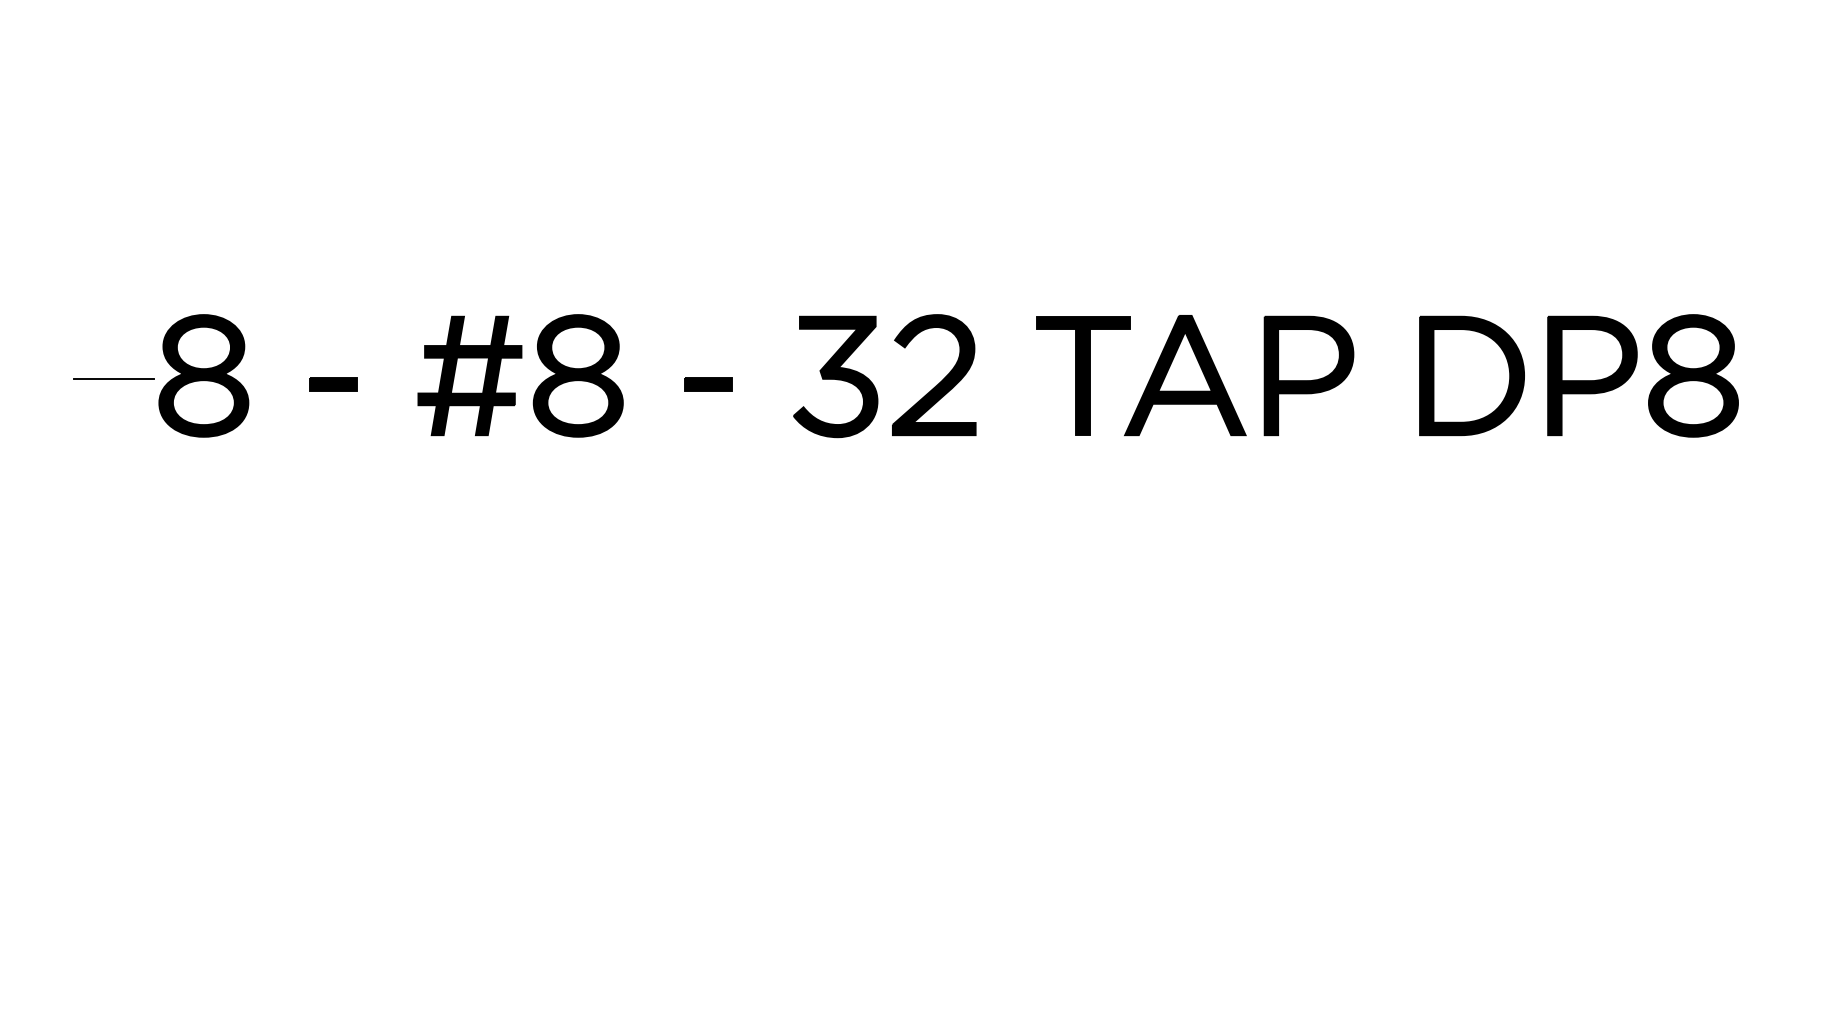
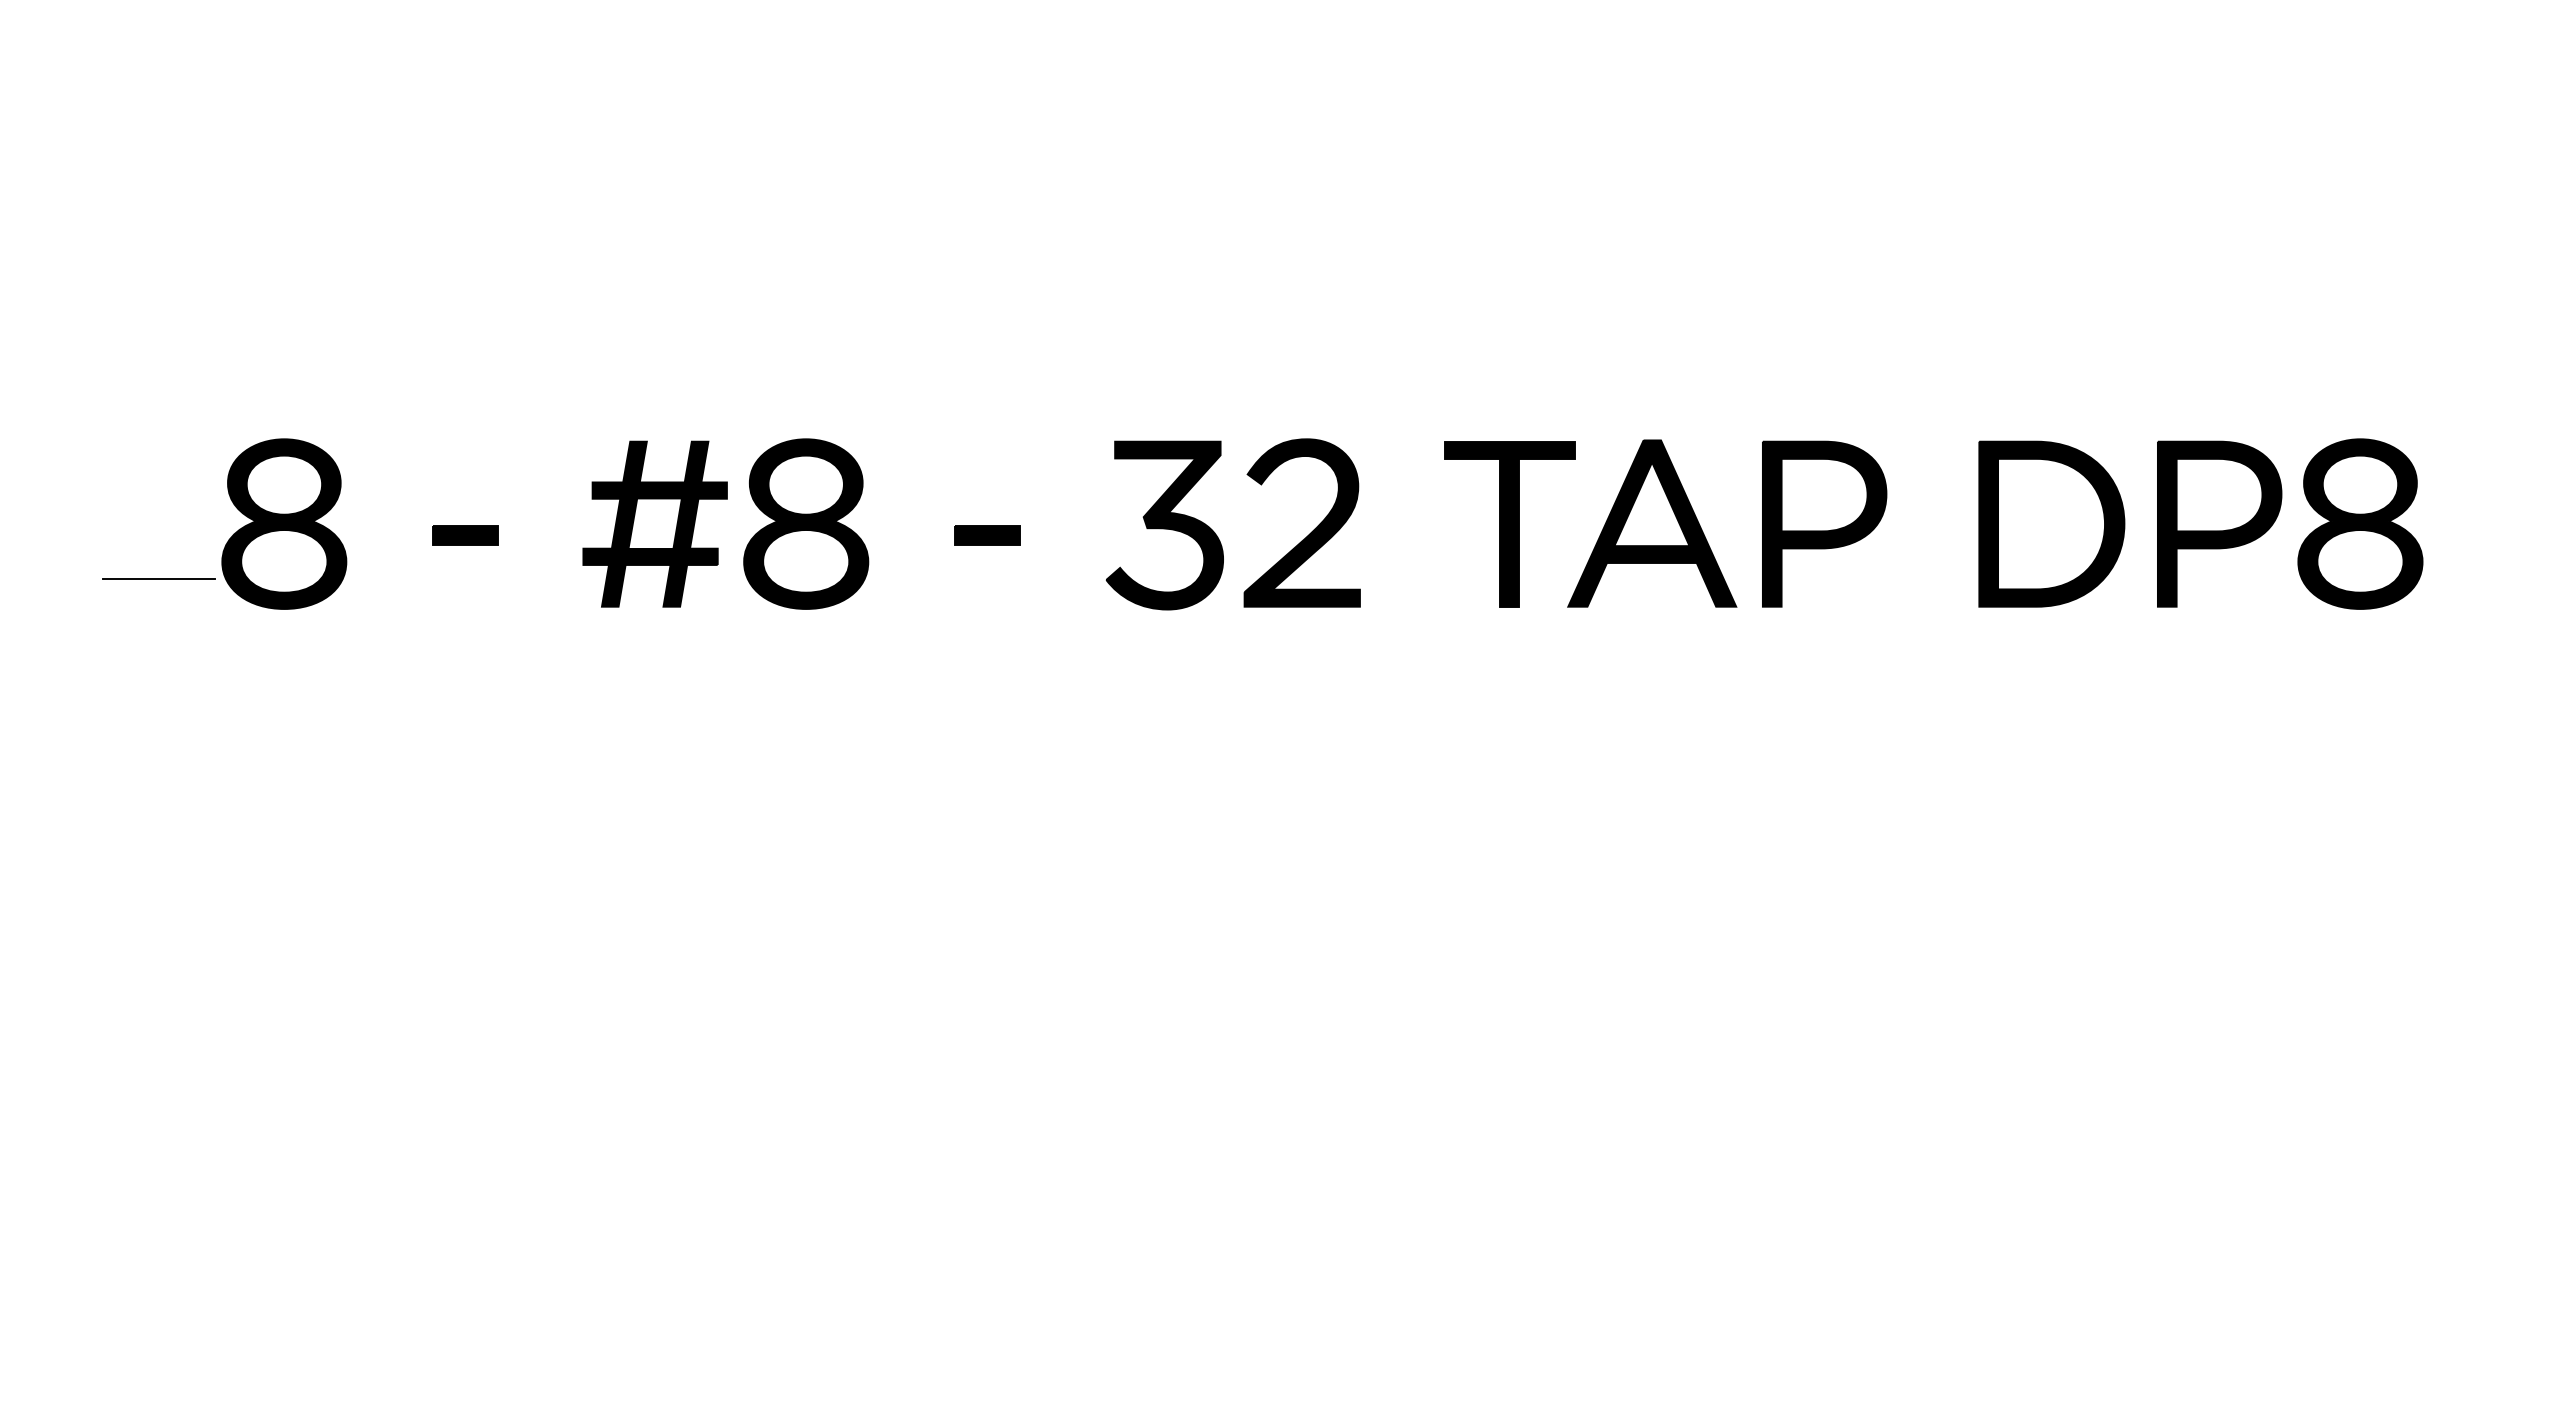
line: (113, 378) -> (158, 578), moved

